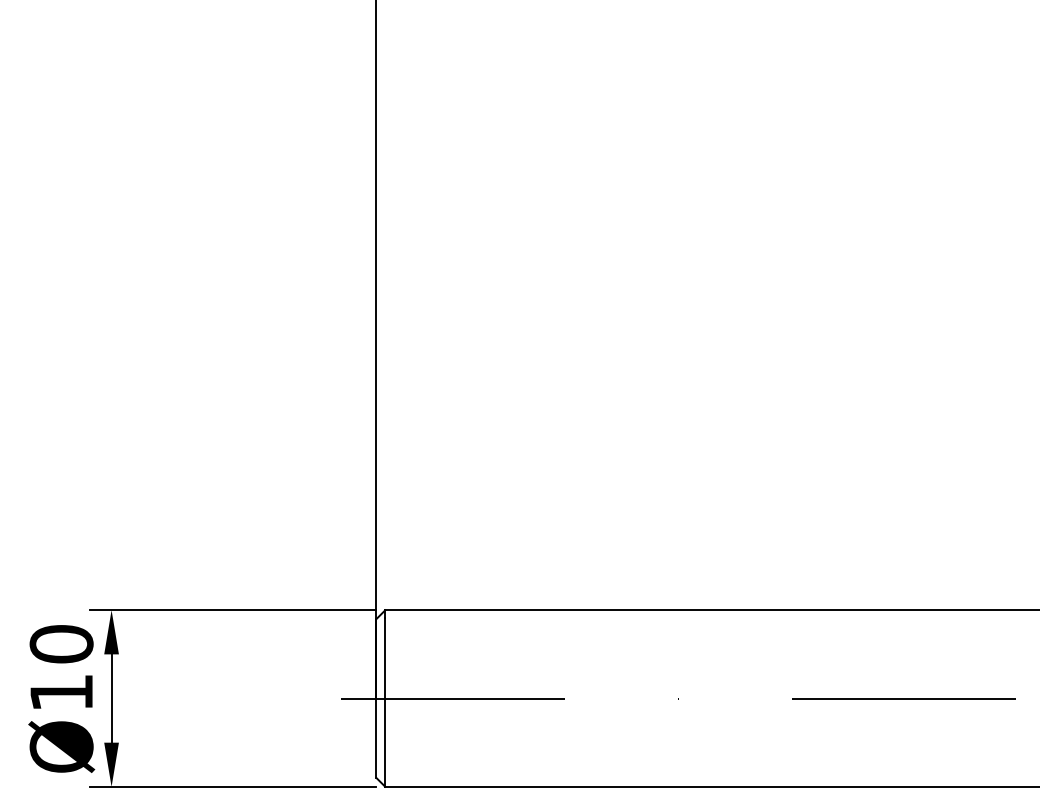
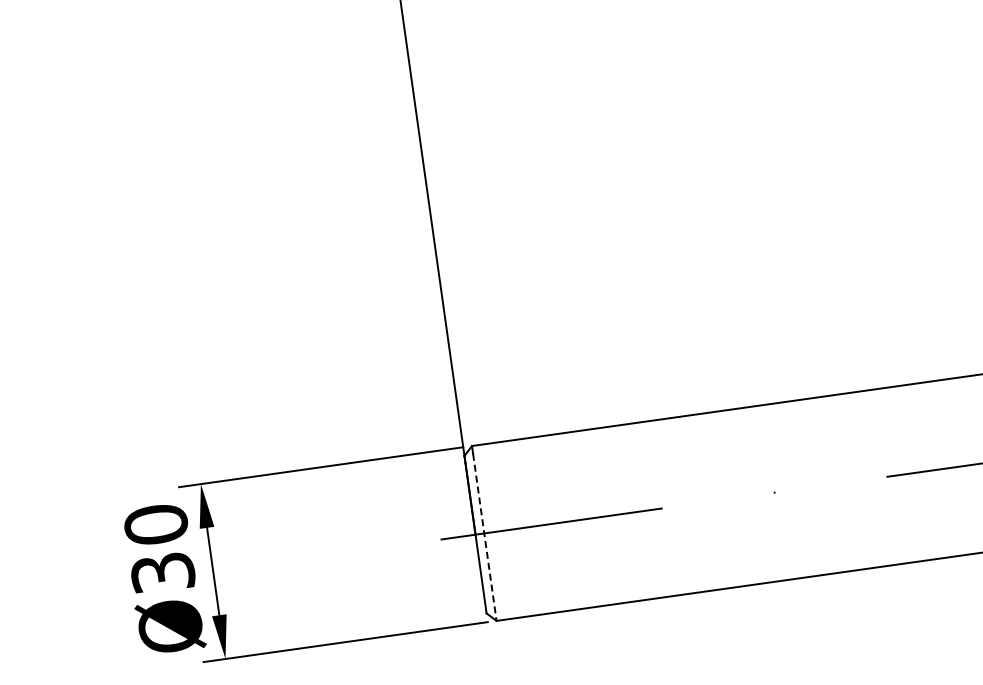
text: (61, 692) -> (162, 572), Ø10 -> Ø30
line: (385, 703) -> (485, 538), solid -> dashed

